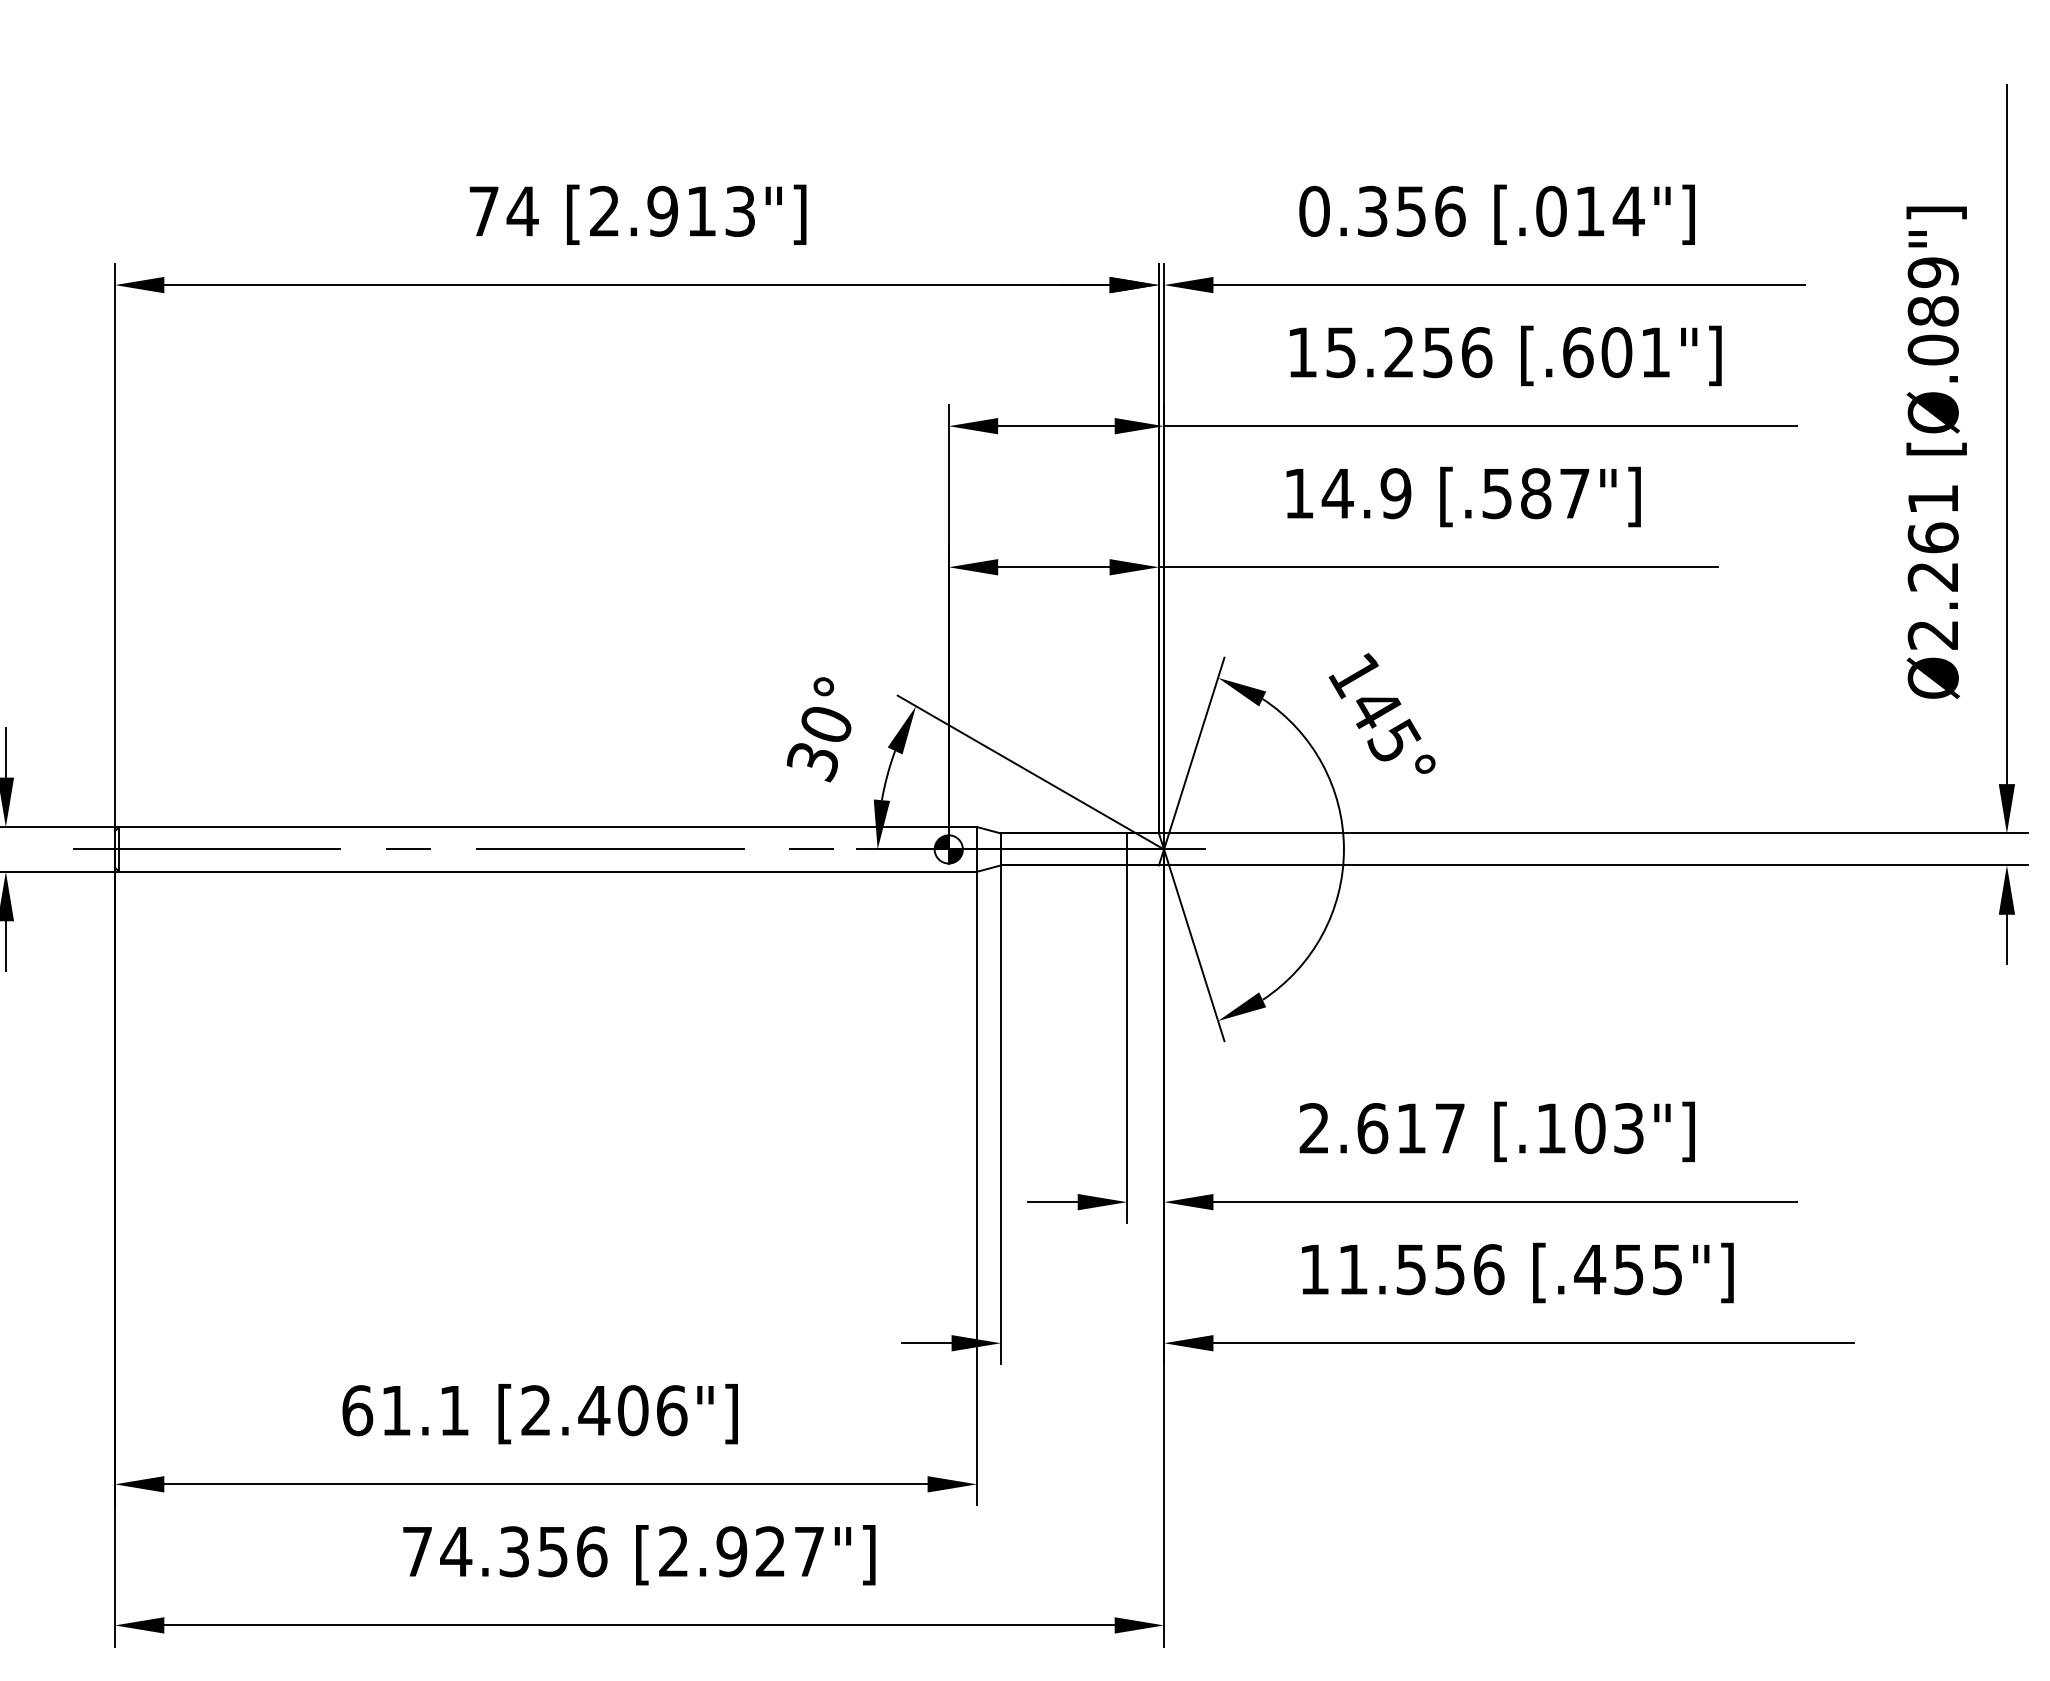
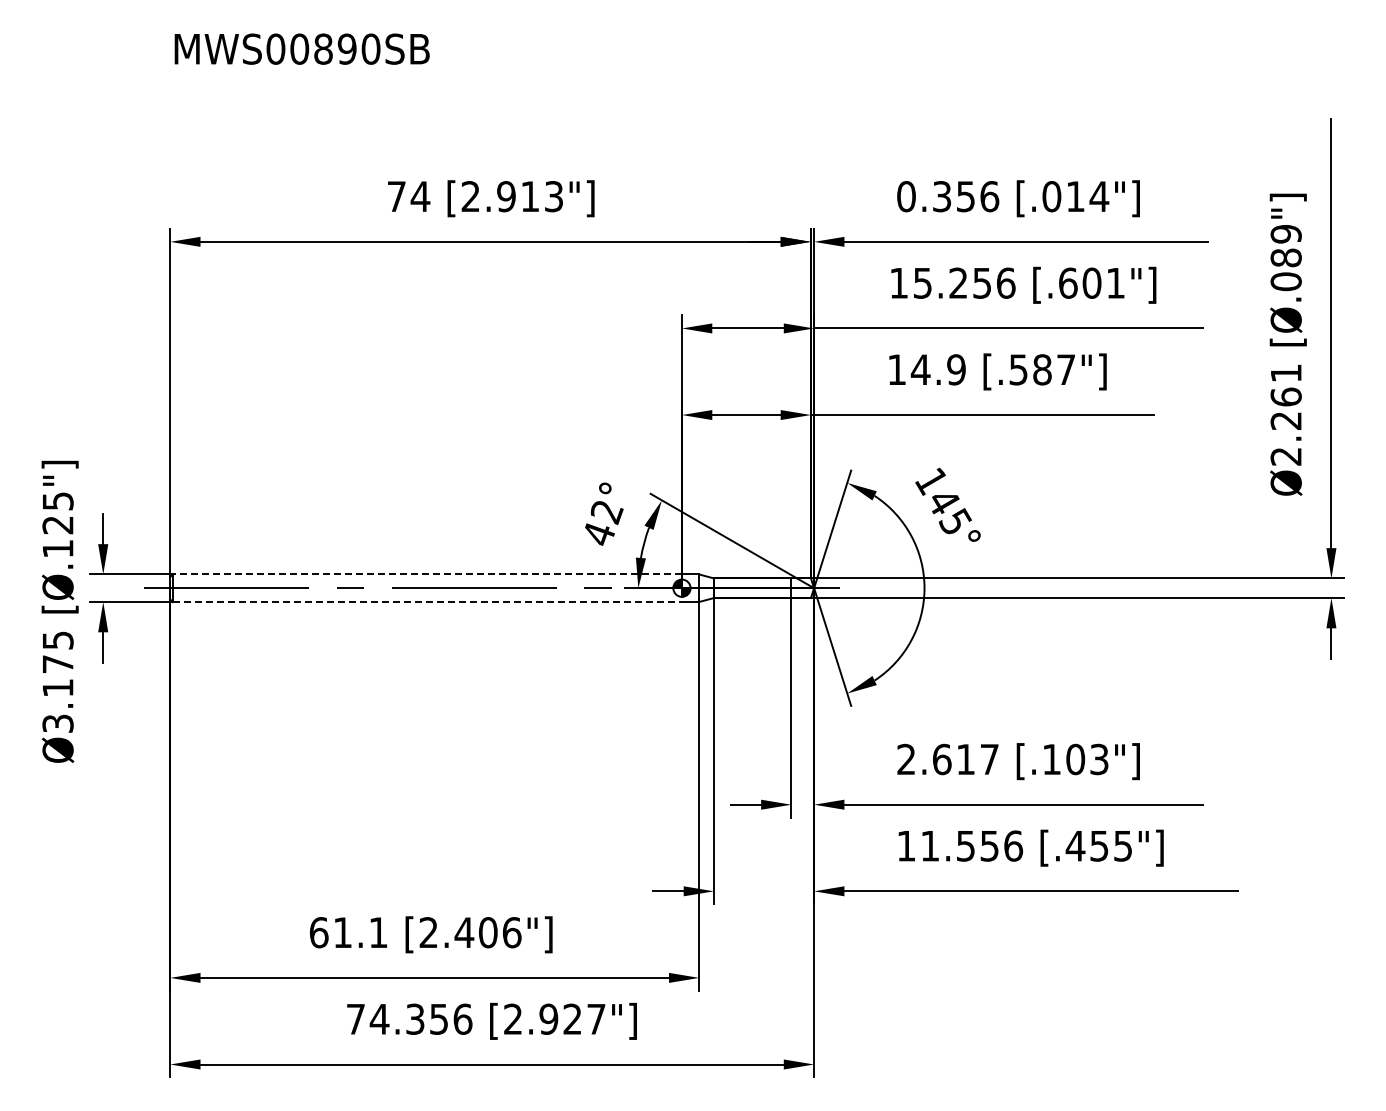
text: (819, 743) -> (602, 523), 30° -> 42°
line: (534, 827) -> (427, 574), solid -> dashed
line: (534, 871) -> (427, 601), solid -> dashed

